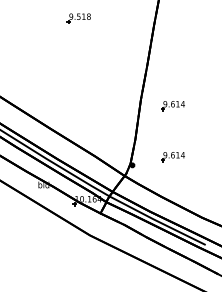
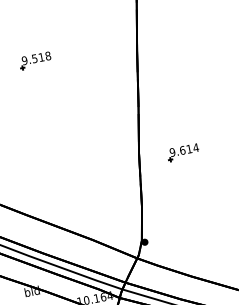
part: (172, 157) -> (196, 221), removed

